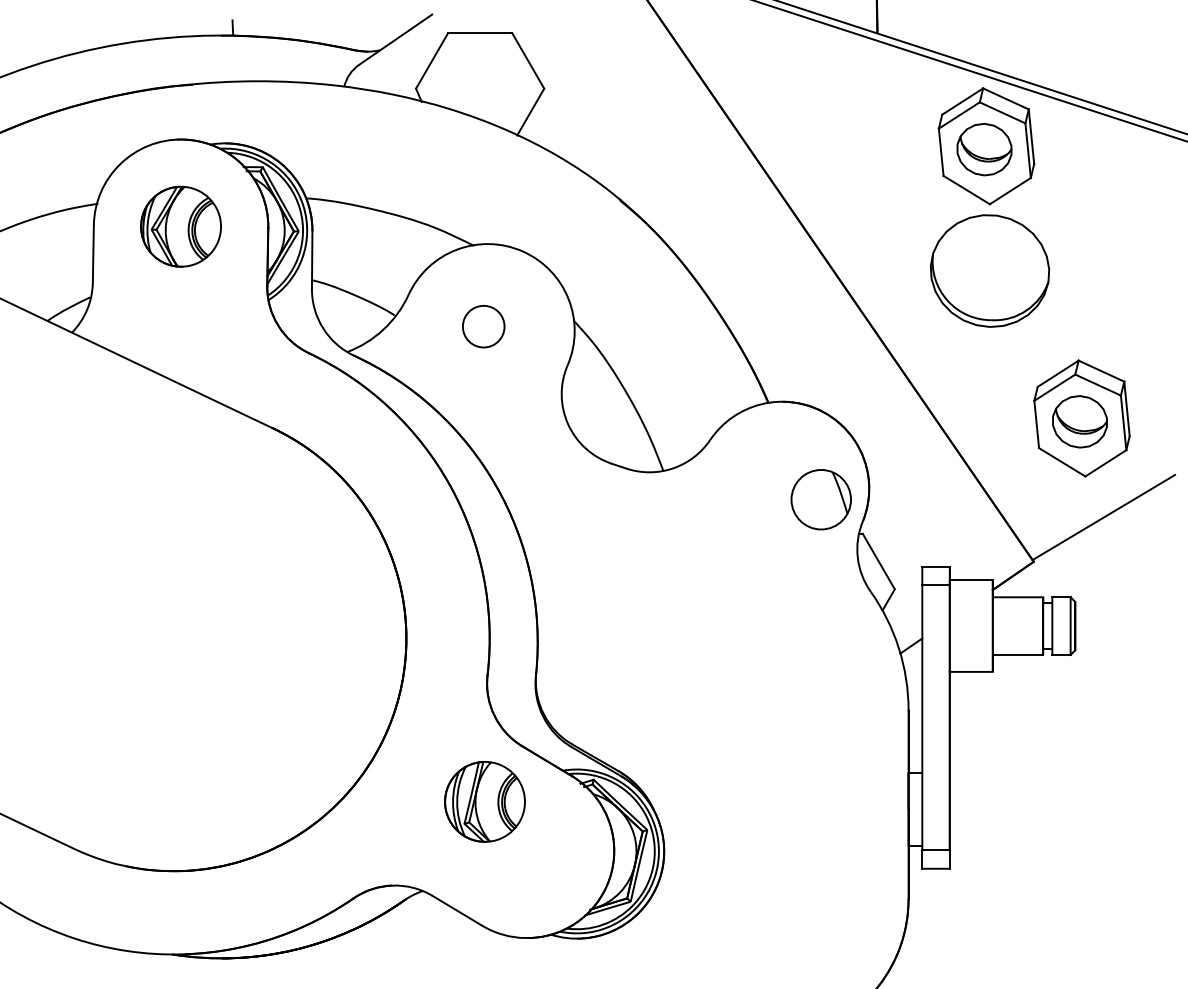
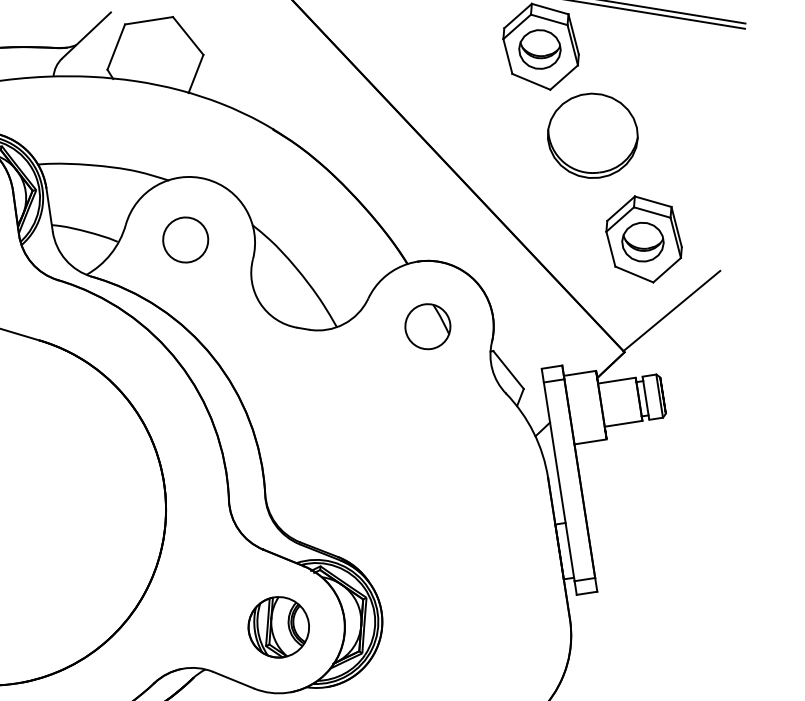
part: (989, 270) -> (592, 135), moved
circle: (483, 326) -> (185, 239), size x1.43
part: (820, 499) -> (427, 326), moved
part: (484, 801) -> (278, 627), moved

